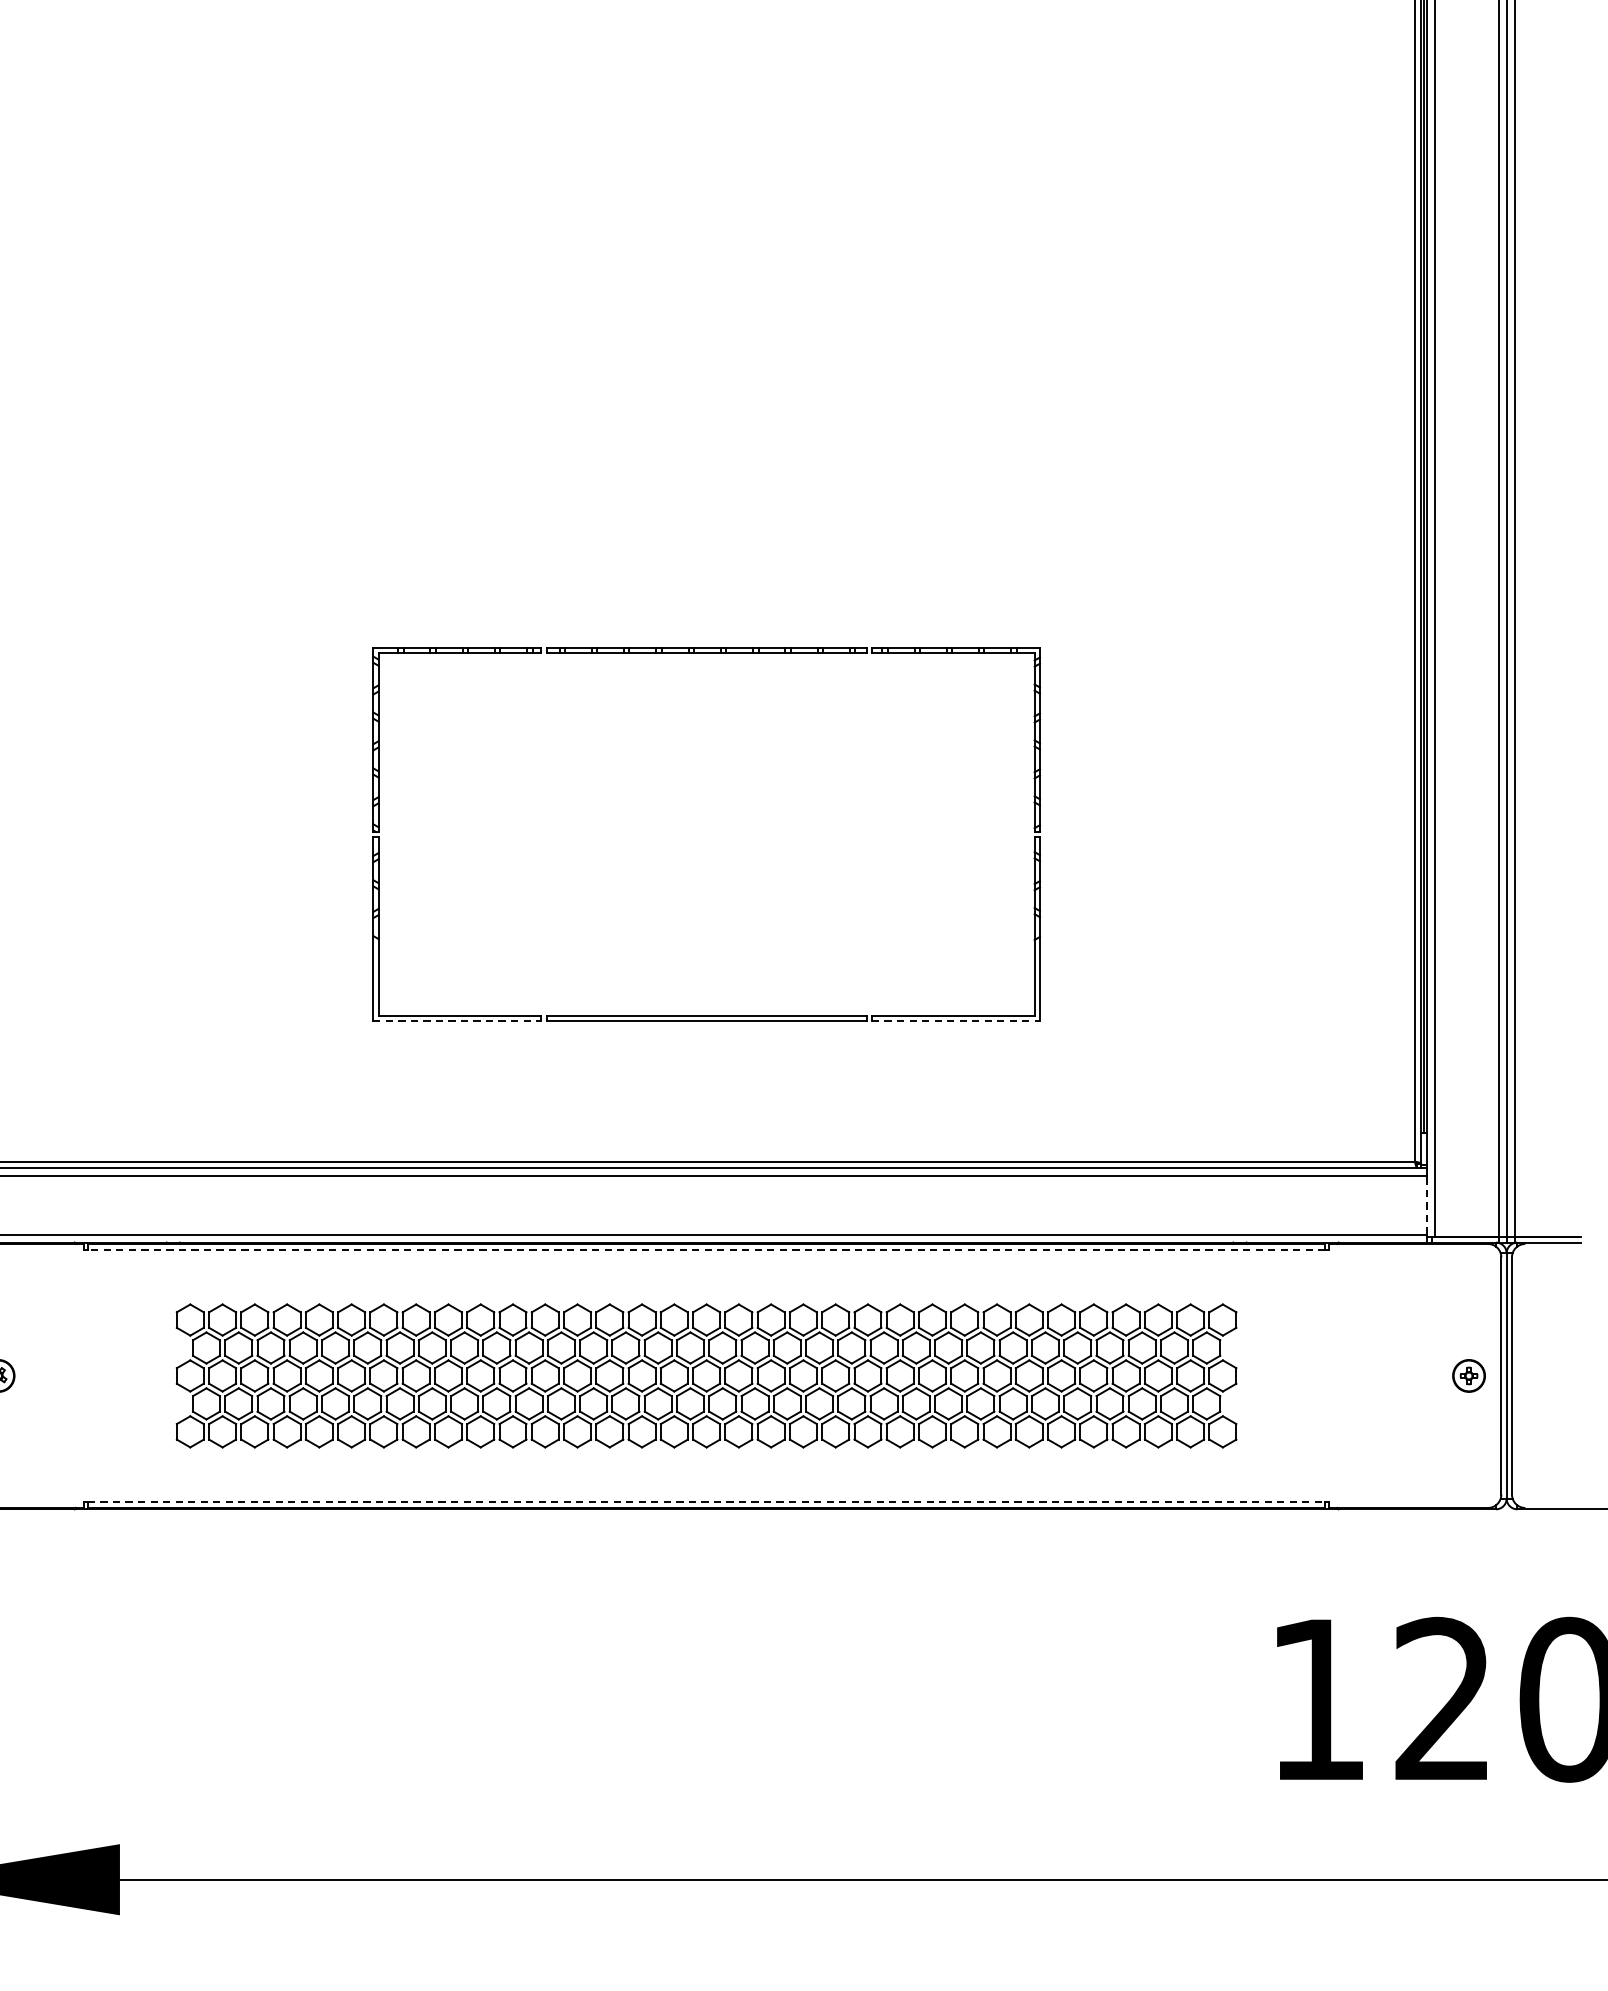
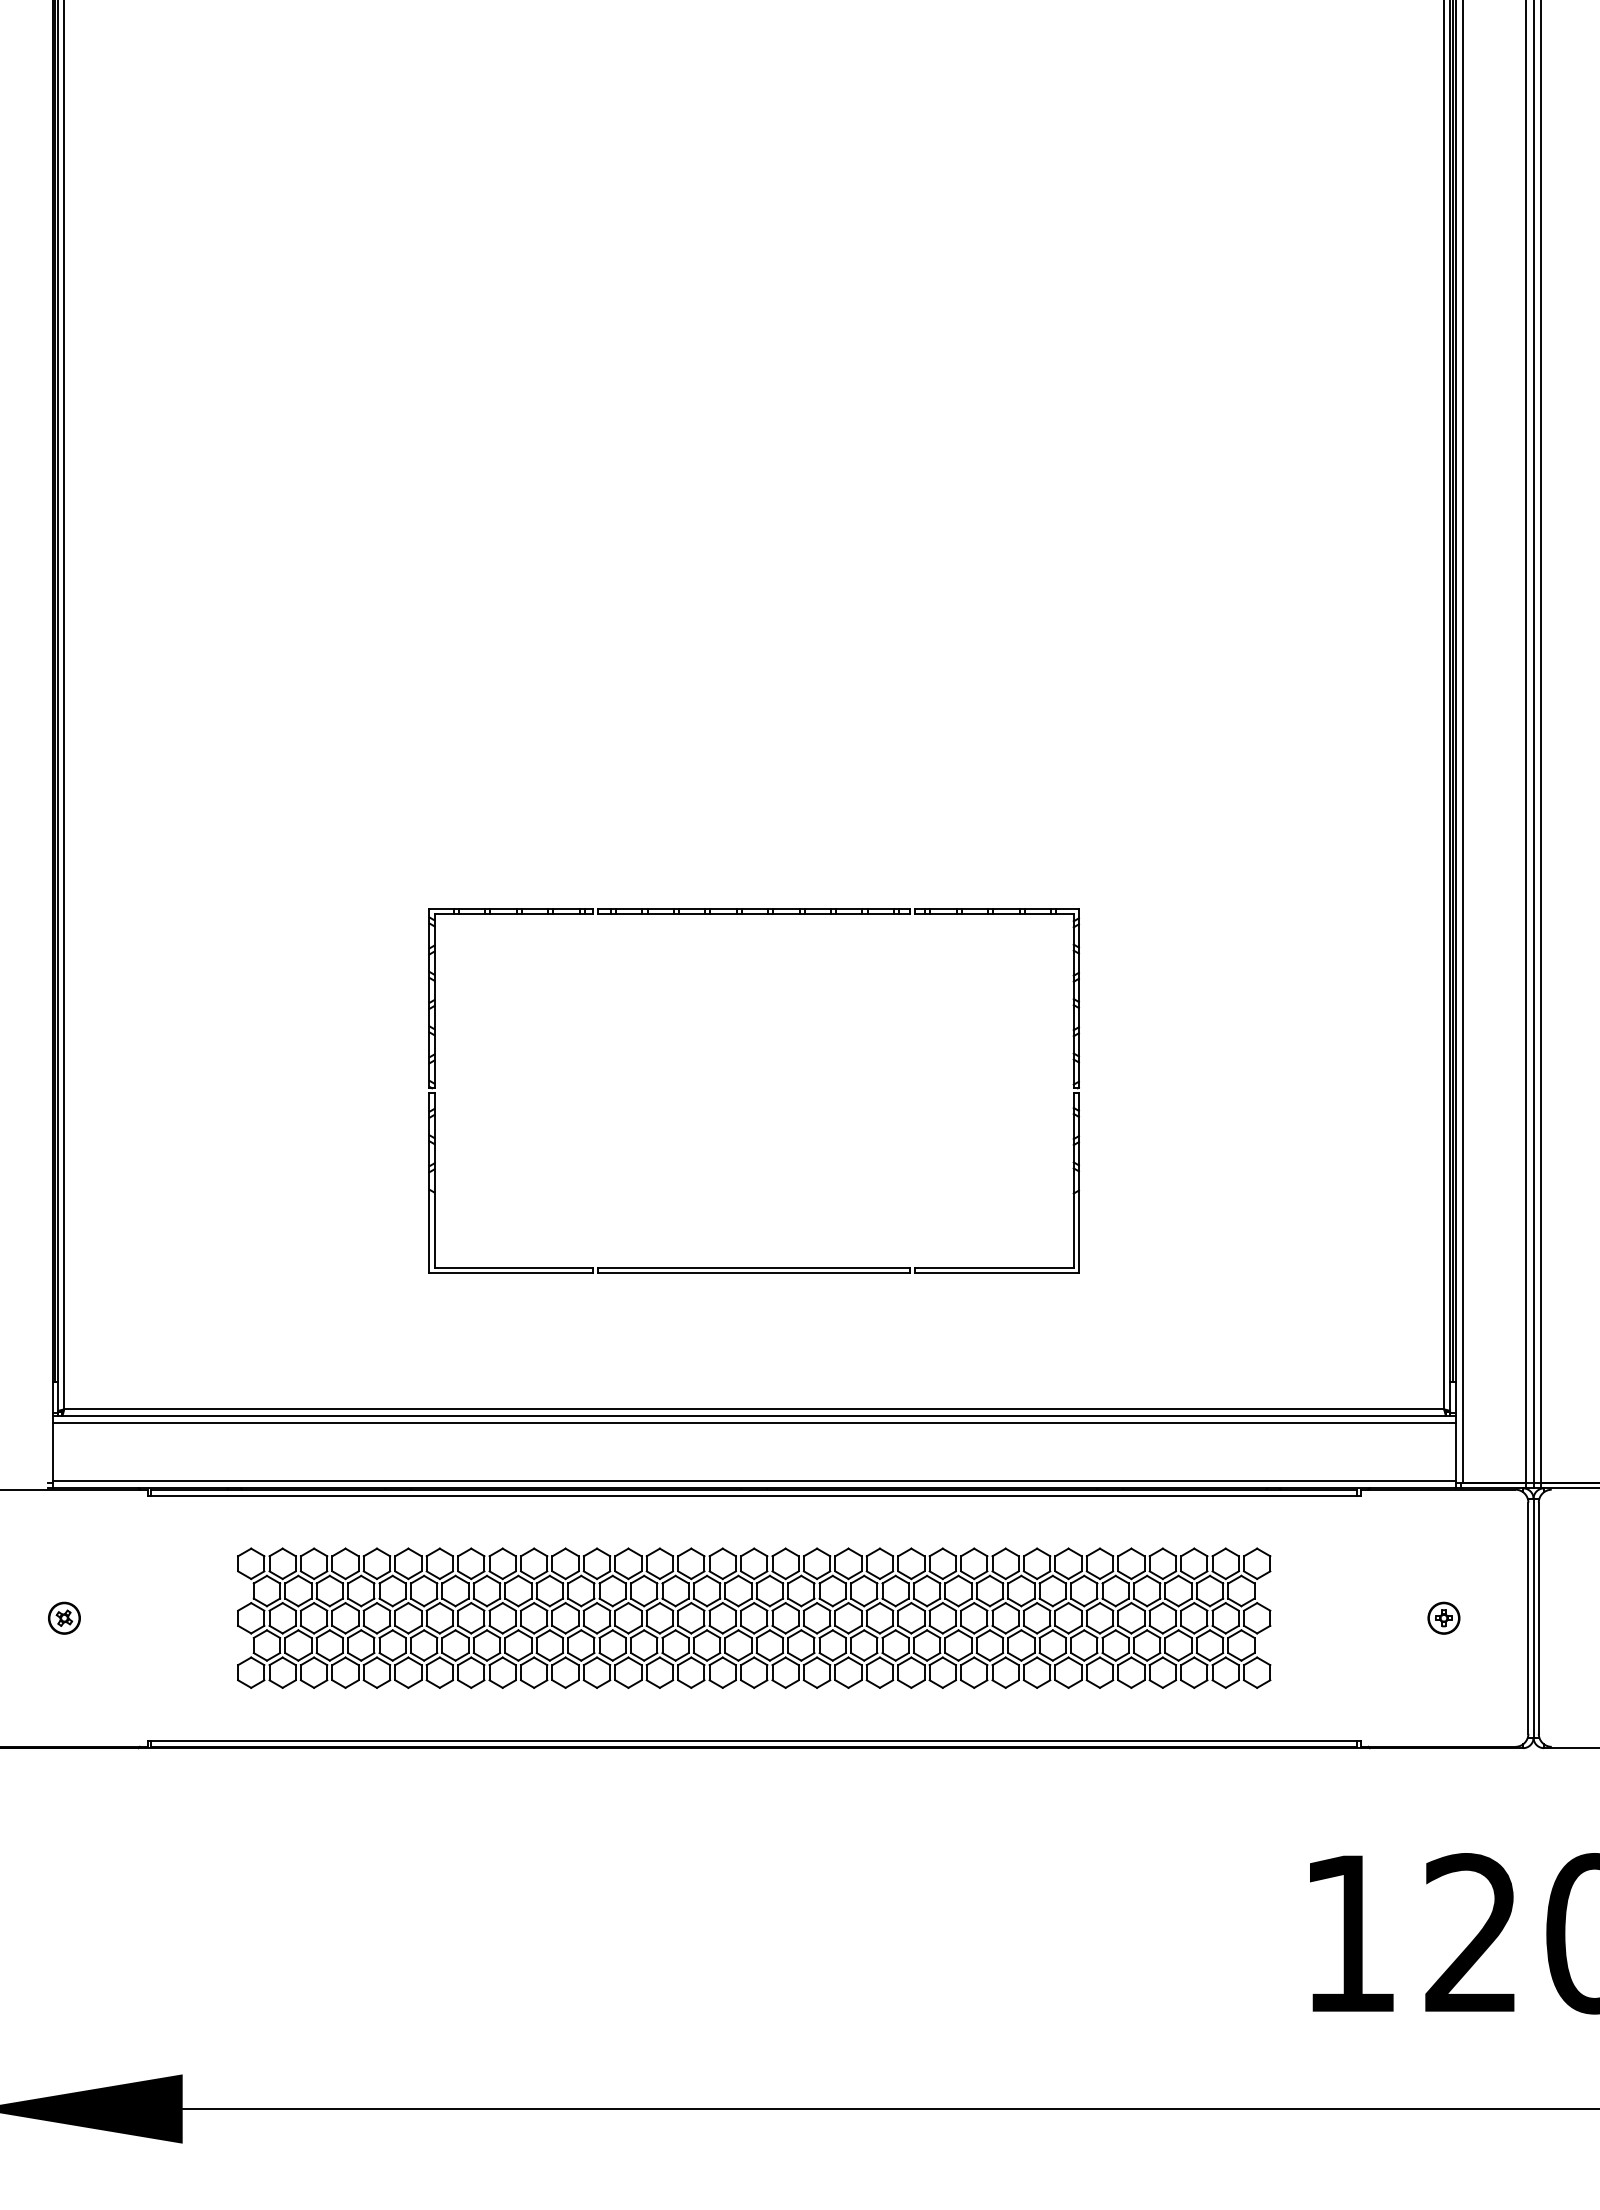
line: (457, 1021) -> (511, 1272), dashed -> solid
line: (956, 1021) -> (997, 1272), dashed -> solid
line: (1426, 1205) -> (1455, 1452), dashed -> solid
line: (706, 1249) -> (754, 1495), dashed -> solid
part: (1468, 1375) -> (1443, 1617), moved
line: (706, 1501) -> (754, 1740), dashed -> solid

